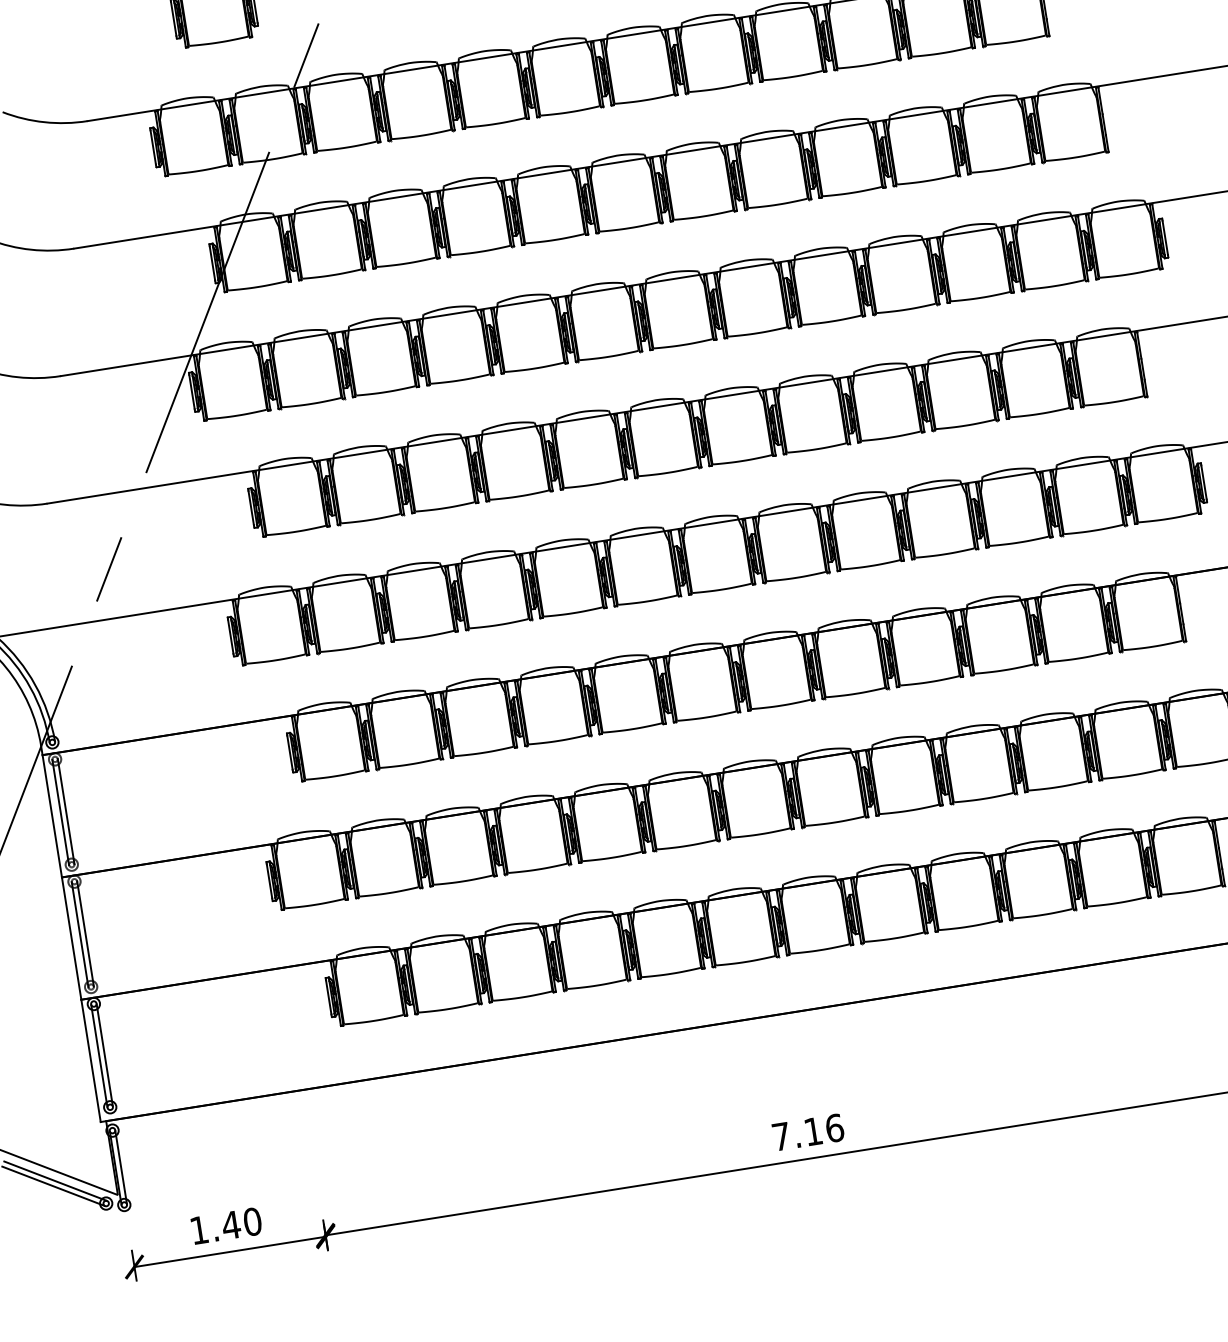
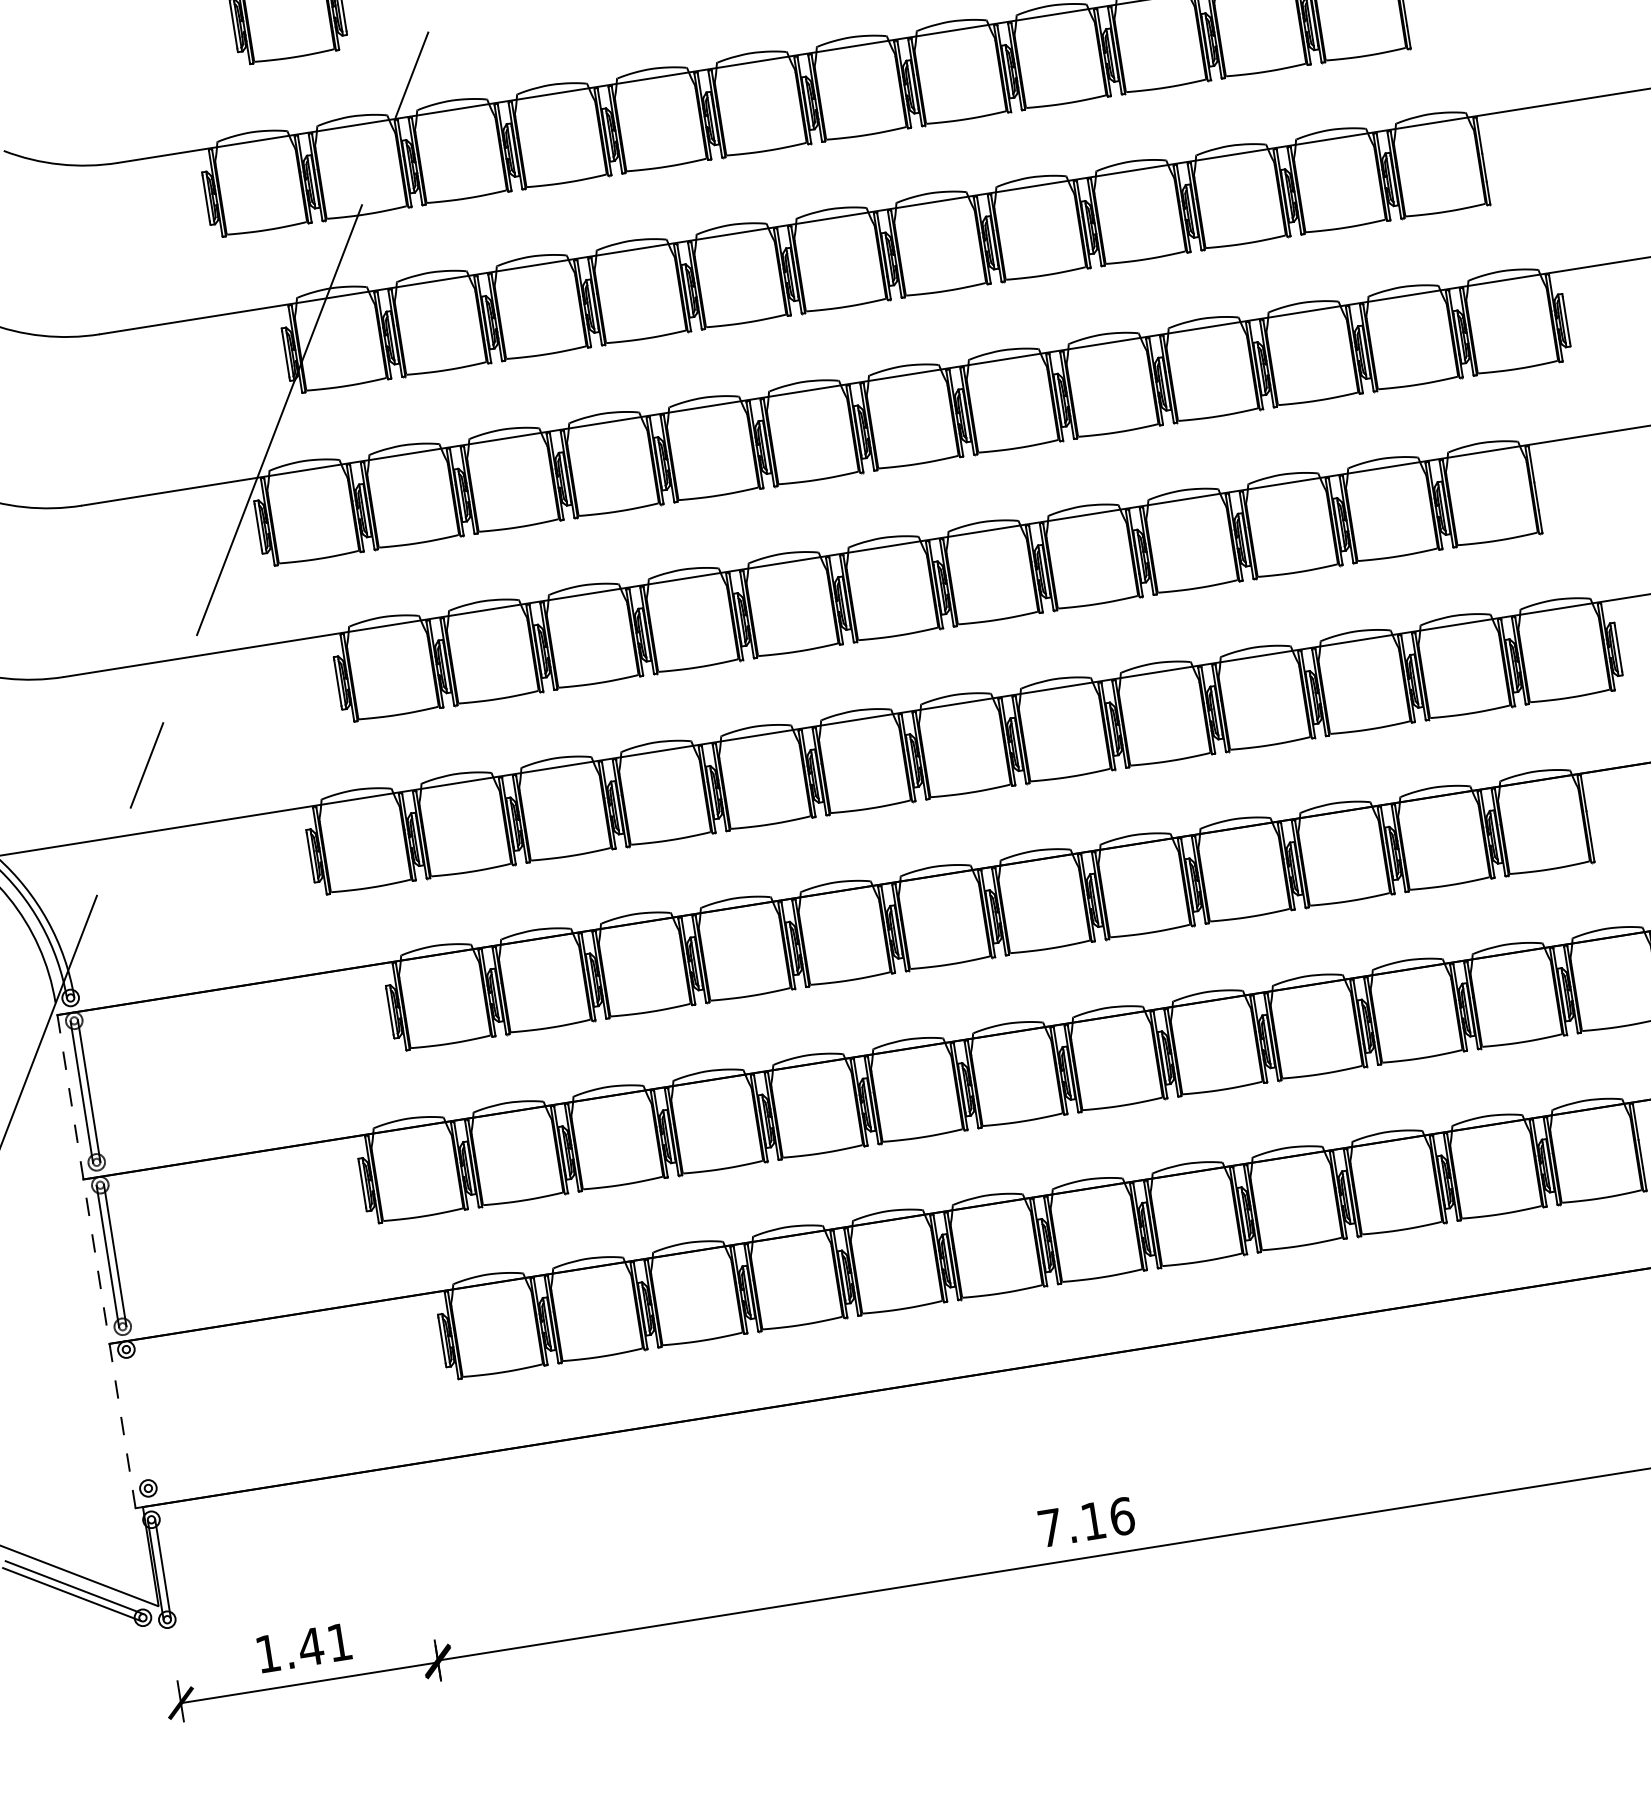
line: (70, 934) -> (95, 1255), solid -> dashed
line: (105, 1055) -> (141, 1418), removed
line: (99, 1056) -> (133, 1419), removed
text: (253, 1221) -> (340, 1642), 1.40 -> 1.41

